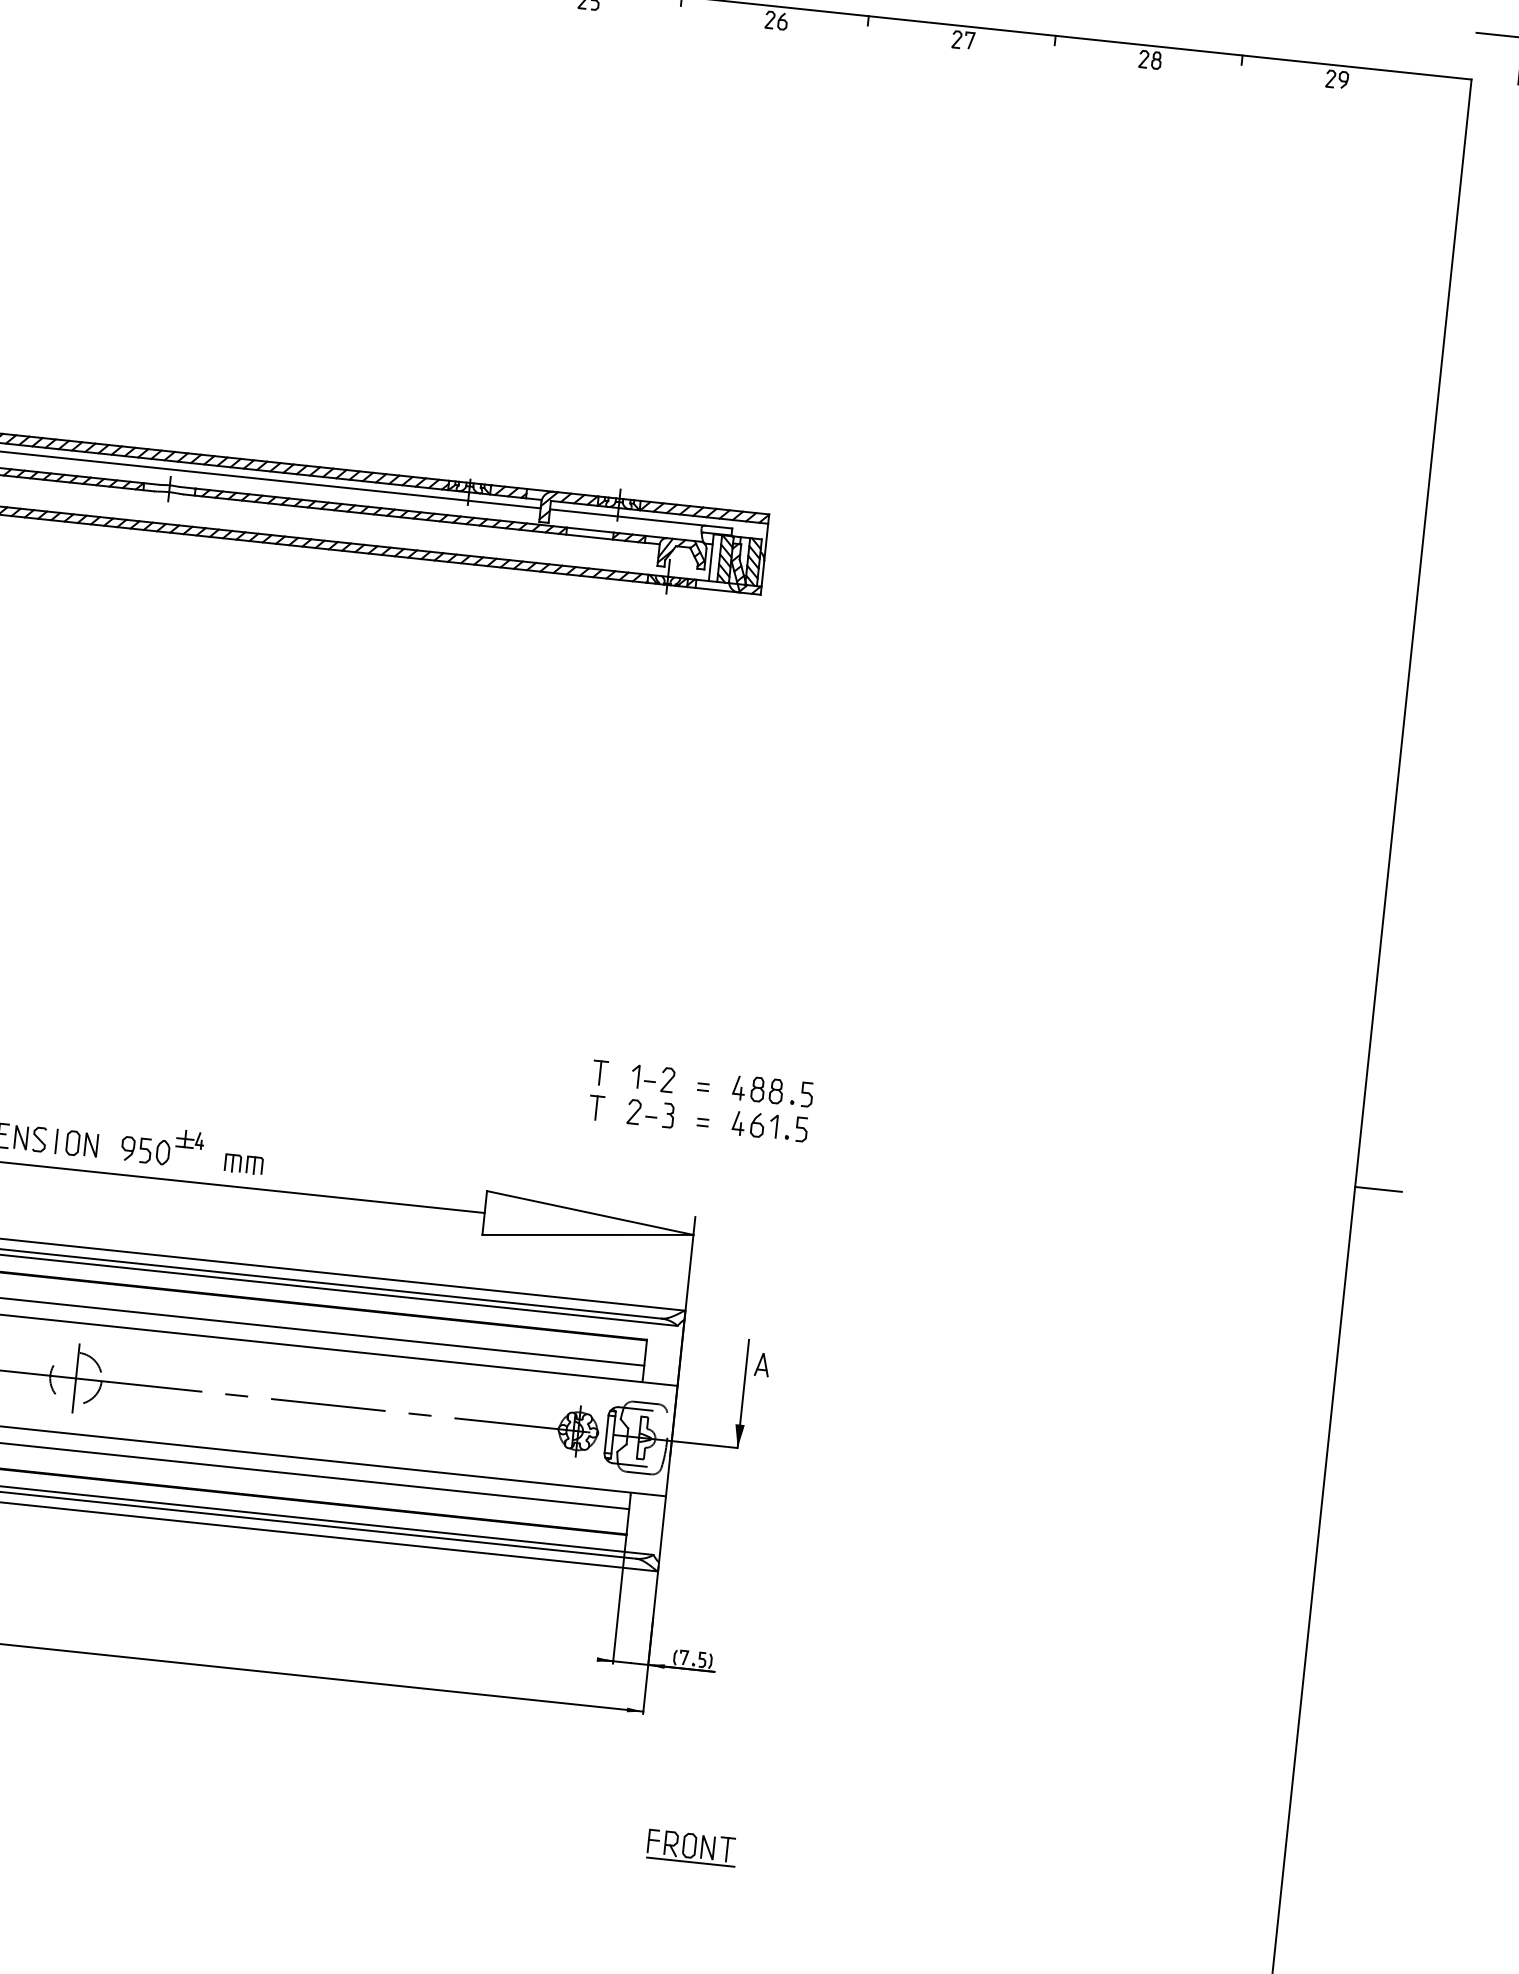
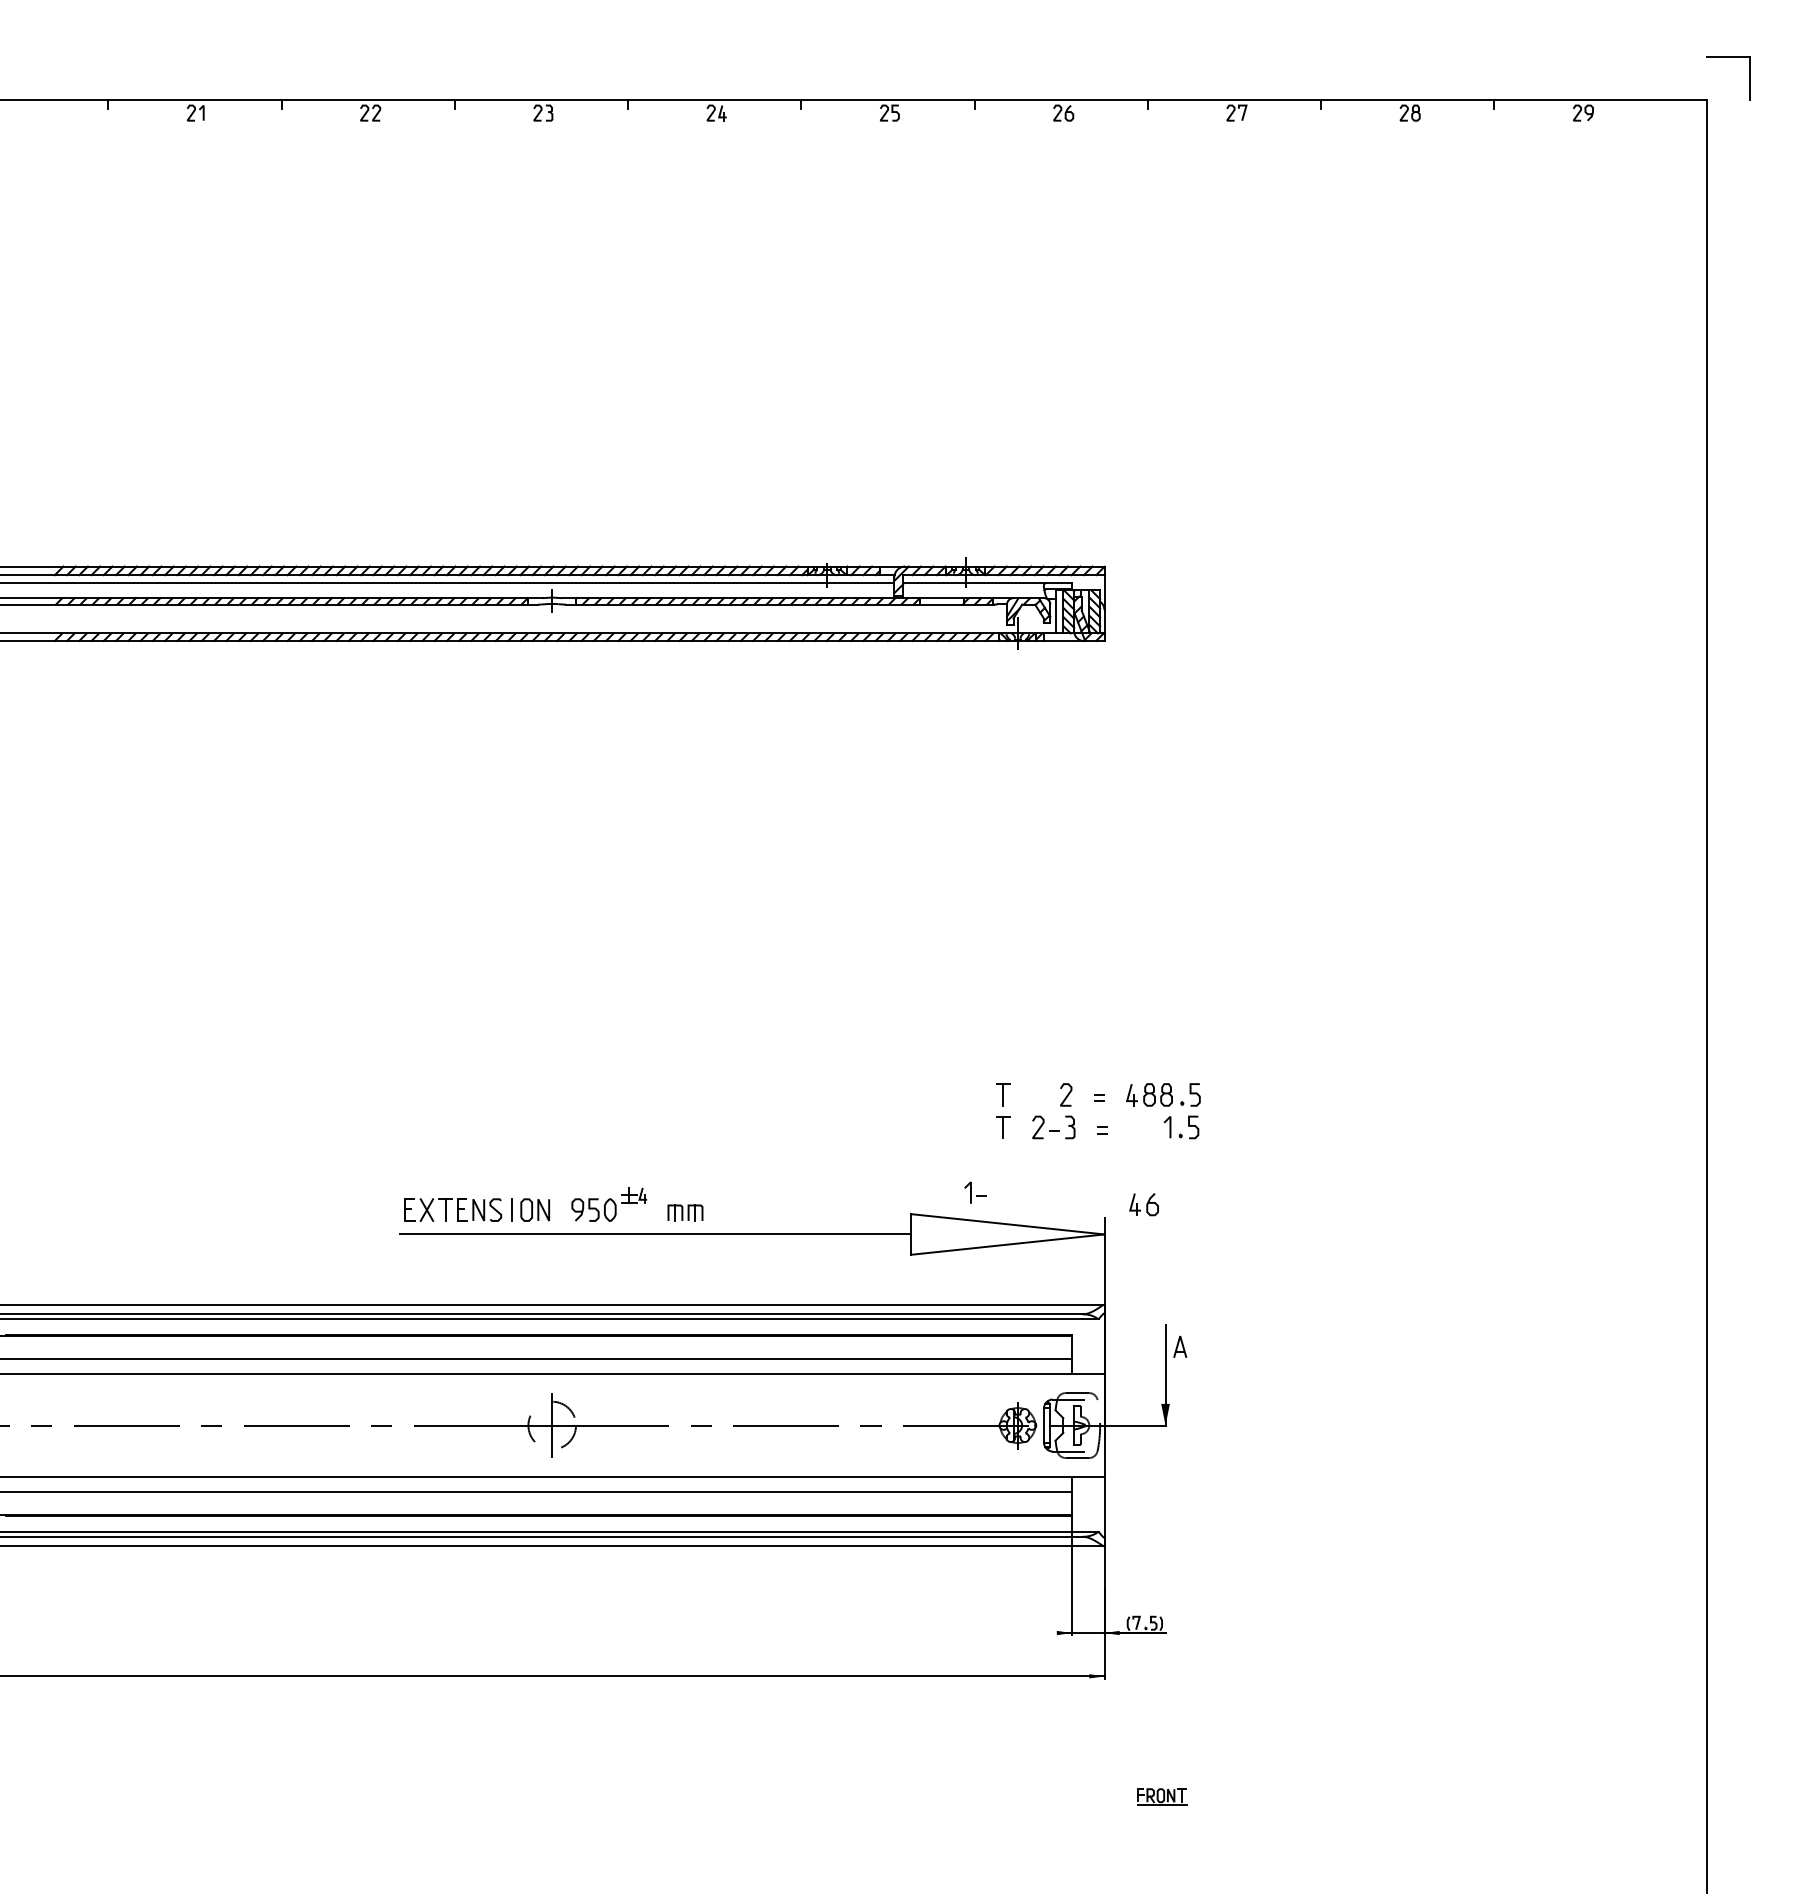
part: (643, 1077) -> (975, 1192), moved
part: (747, 1124) -> (1143, 1204), moved
line: (1377, 1189) -> (1727, 1126), removed
part: (692, 1847) -> (1162, 1796), size x0.6

